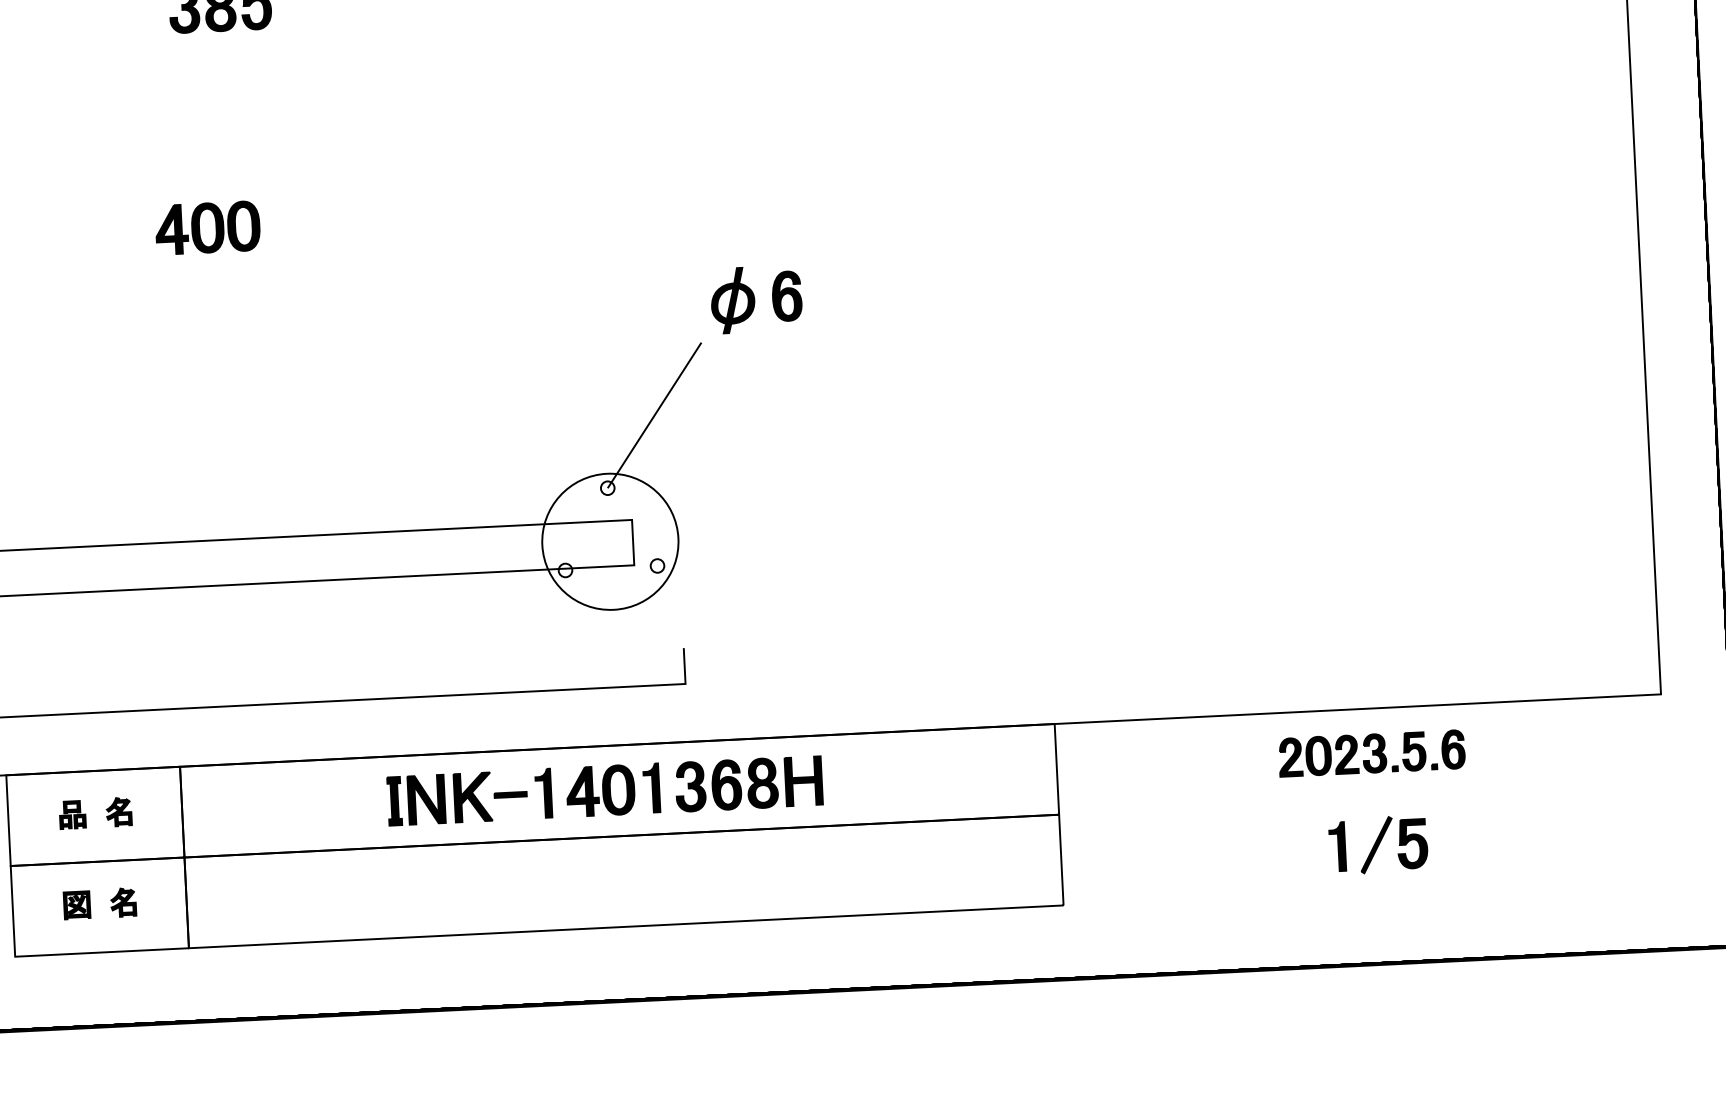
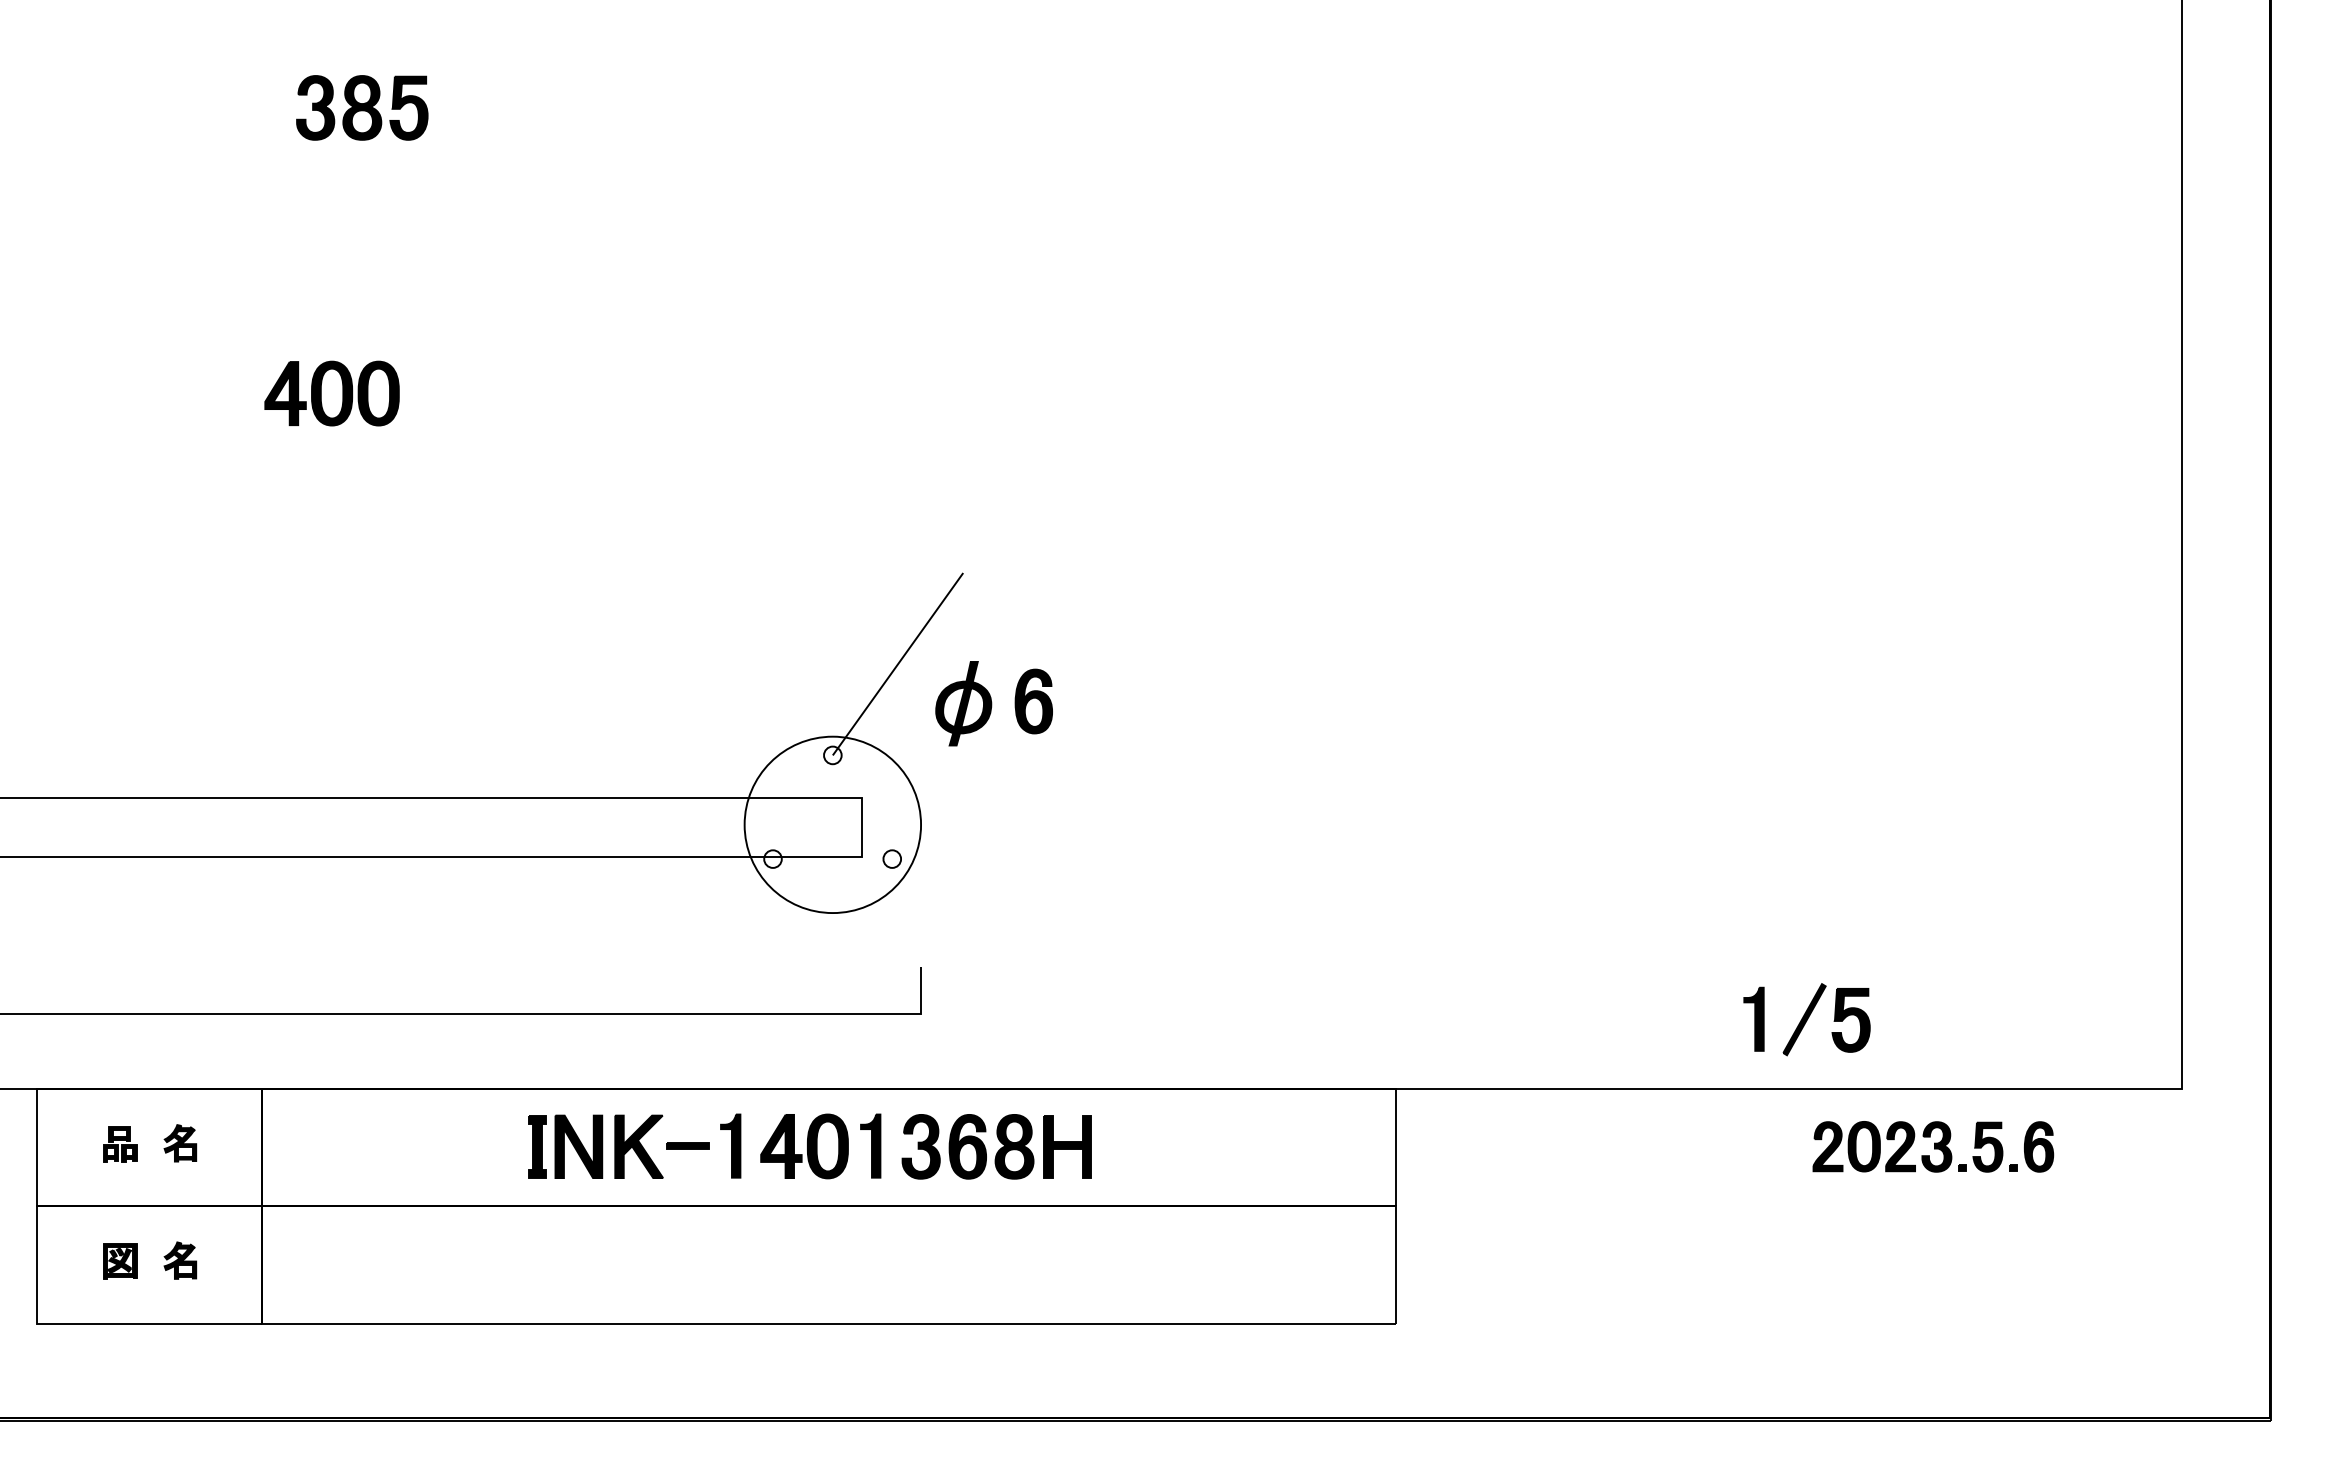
part: (755, 299) -> (993, 703), moved
part: (1372, 753) -> (1933, 1146), moved
part: (1378, 844) -> (1806, 1019), moved

